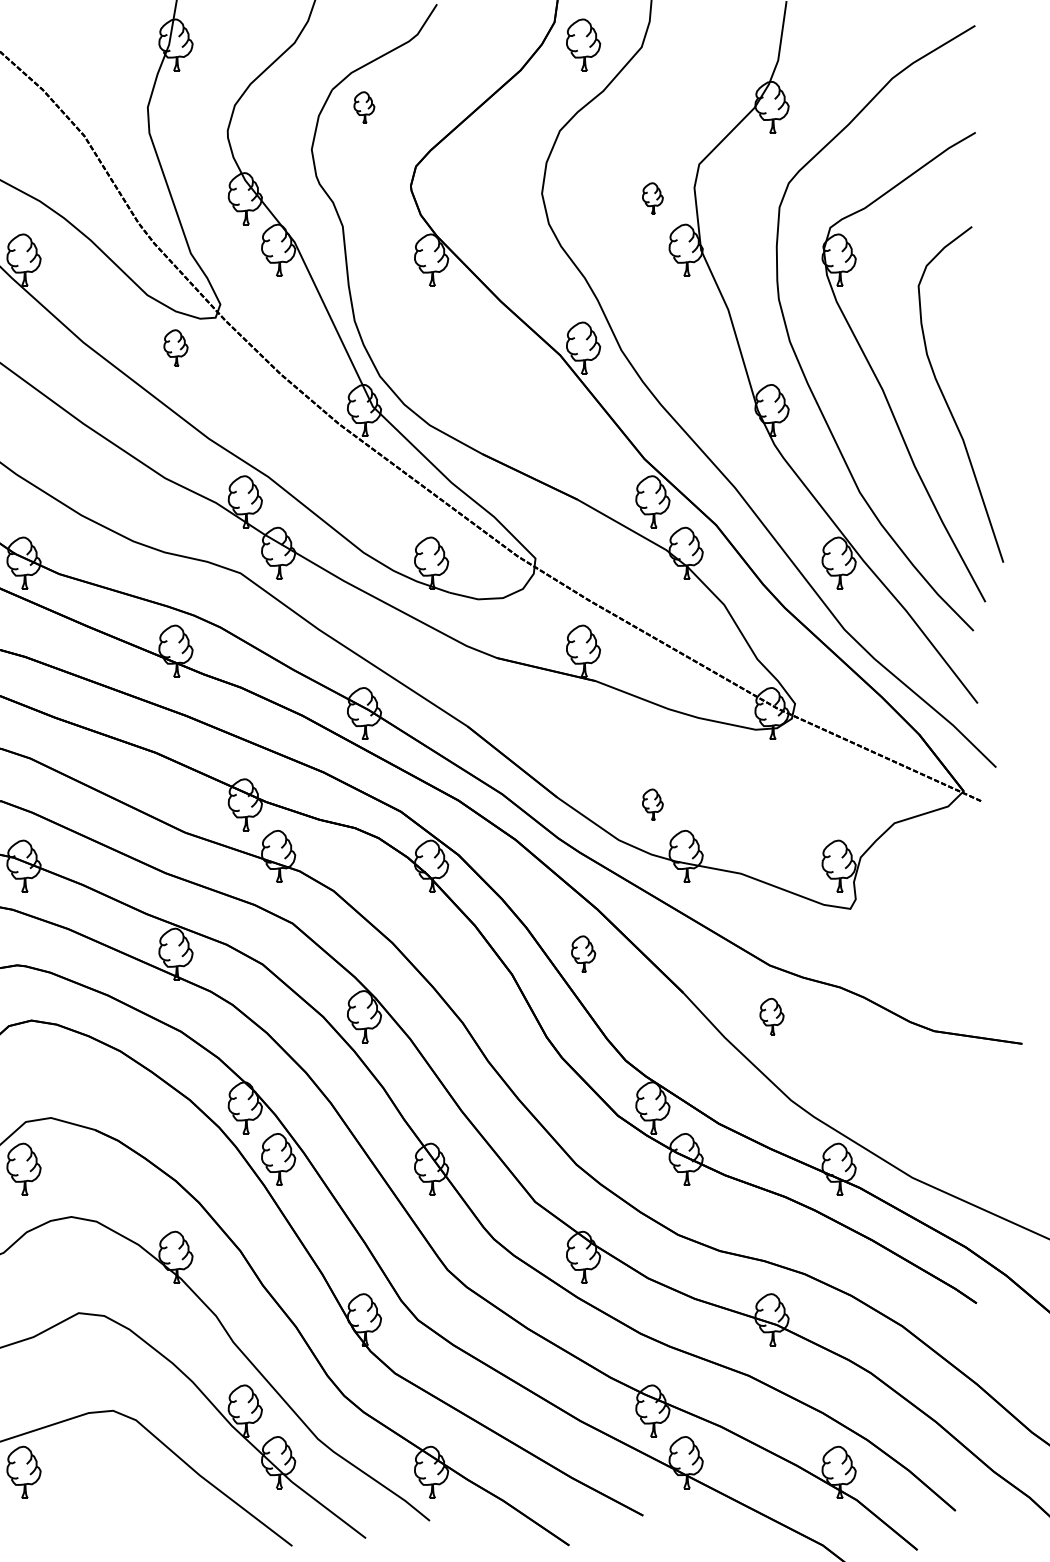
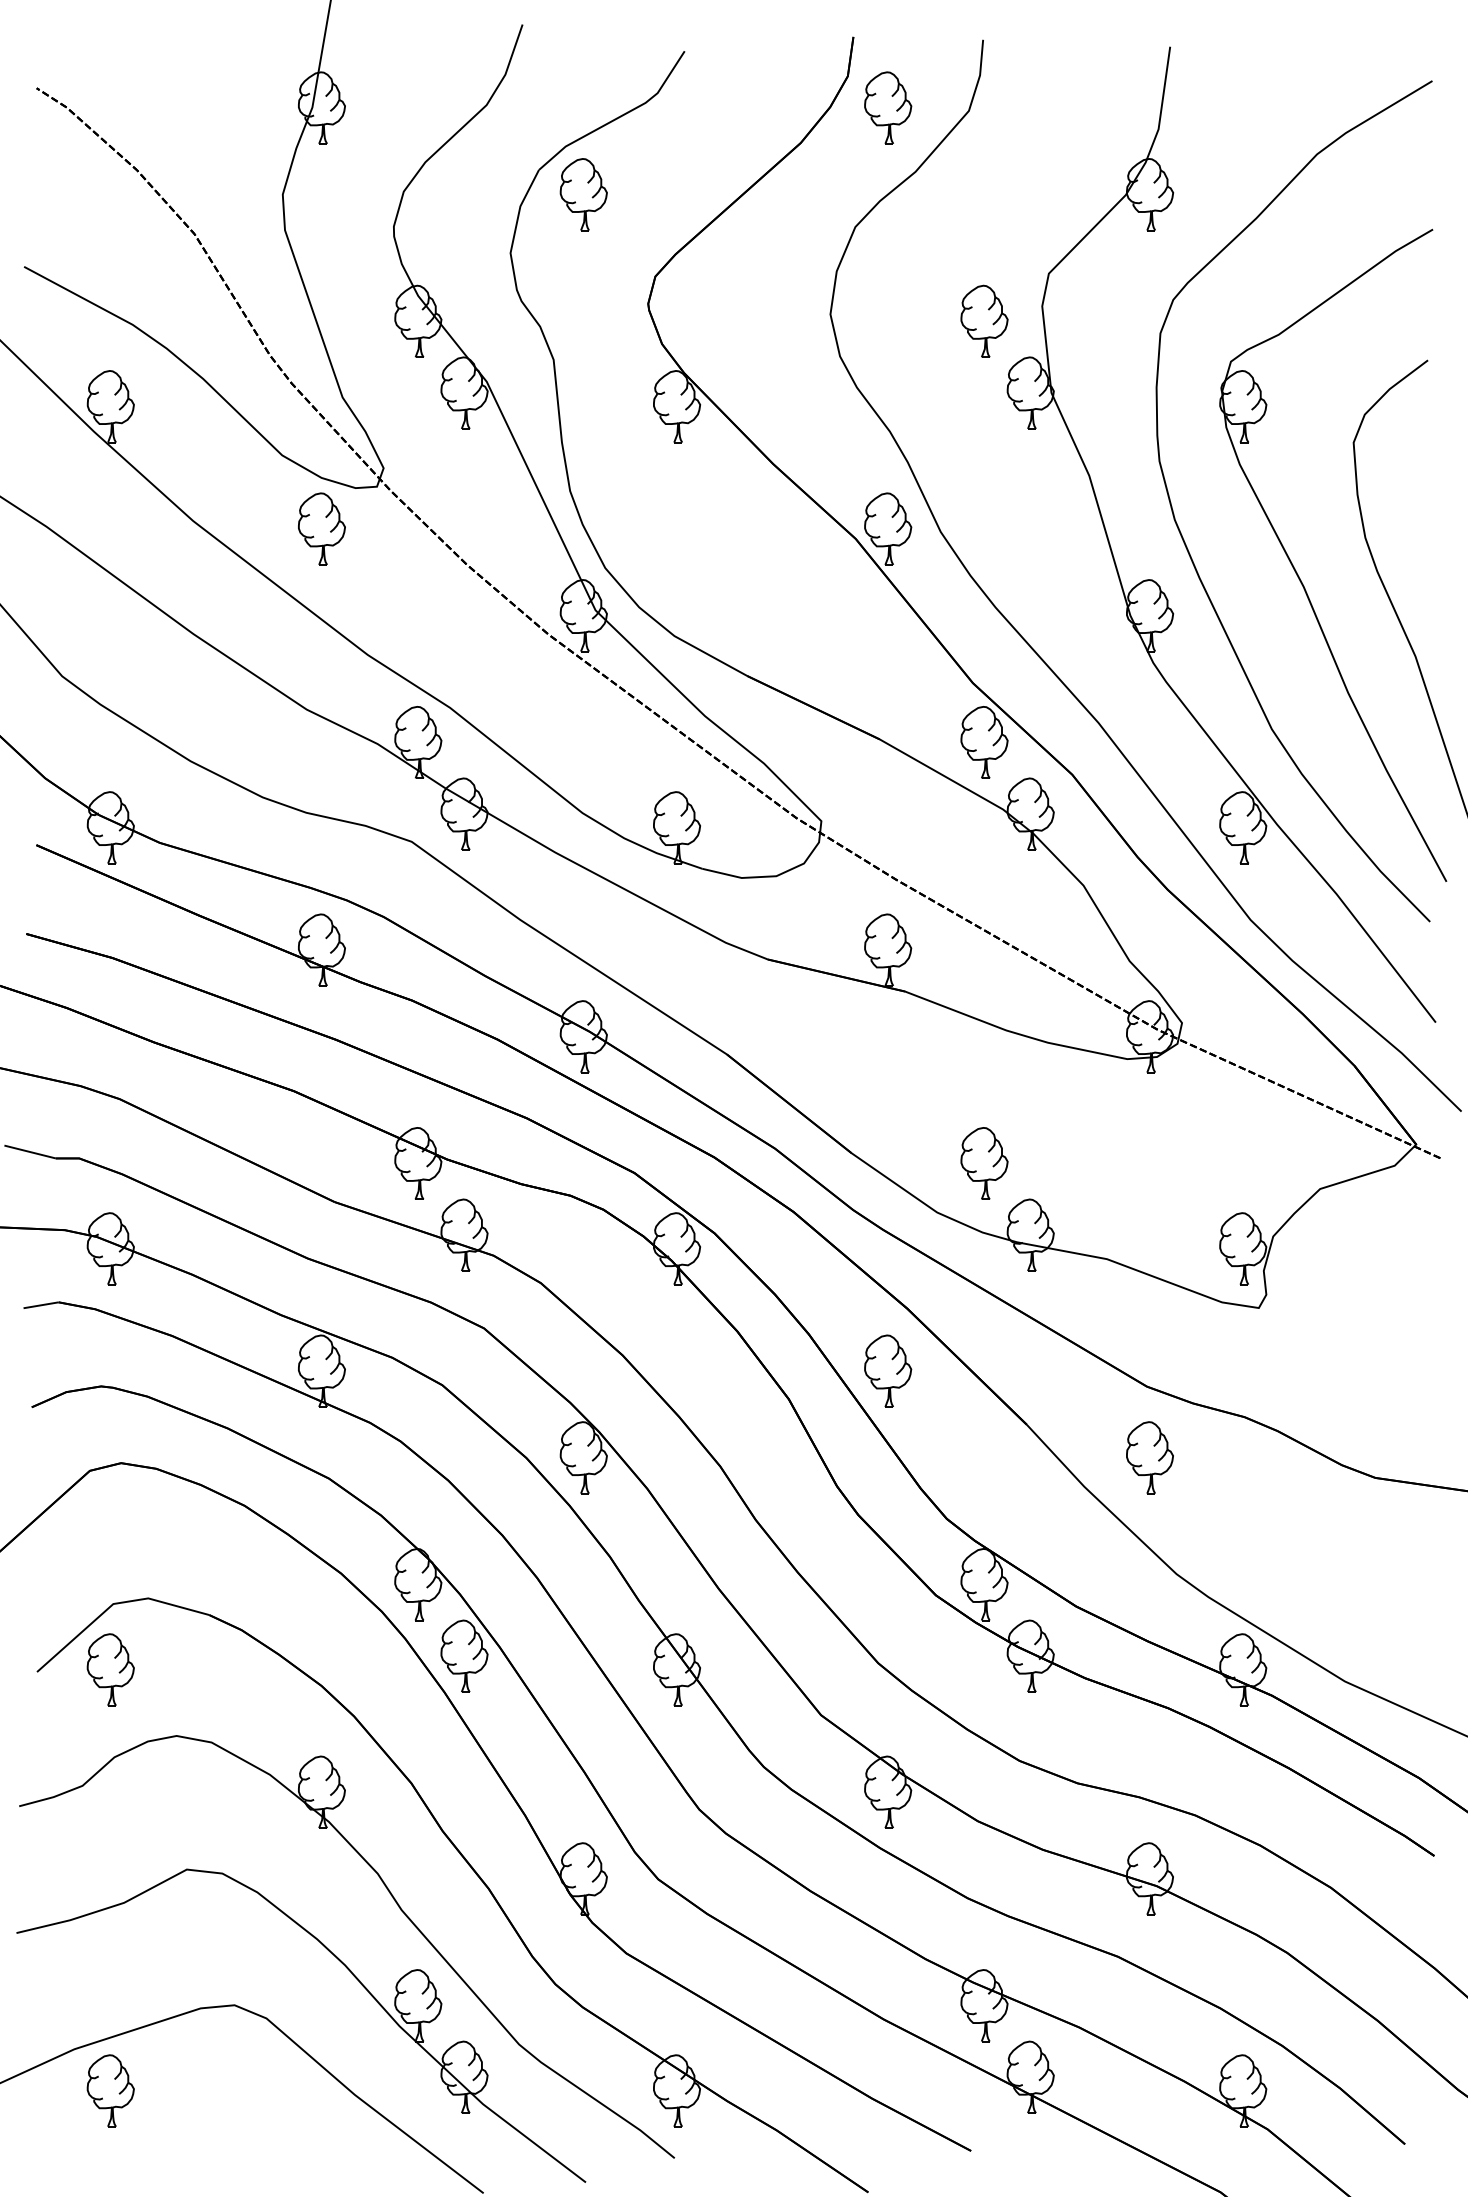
part: (364, 107) -> (583, 194), size x1.67
part: (652, 198) -> (984, 320), size x1.67
part: (175, 347) -> (321, 528), size x1.43
part: (652, 804) -> (984, 1163), size x1.67
part: (583, 953) -> (888, 1370), size x1.43
part: (771, 1016) -> (1149, 1457), size x1.43

